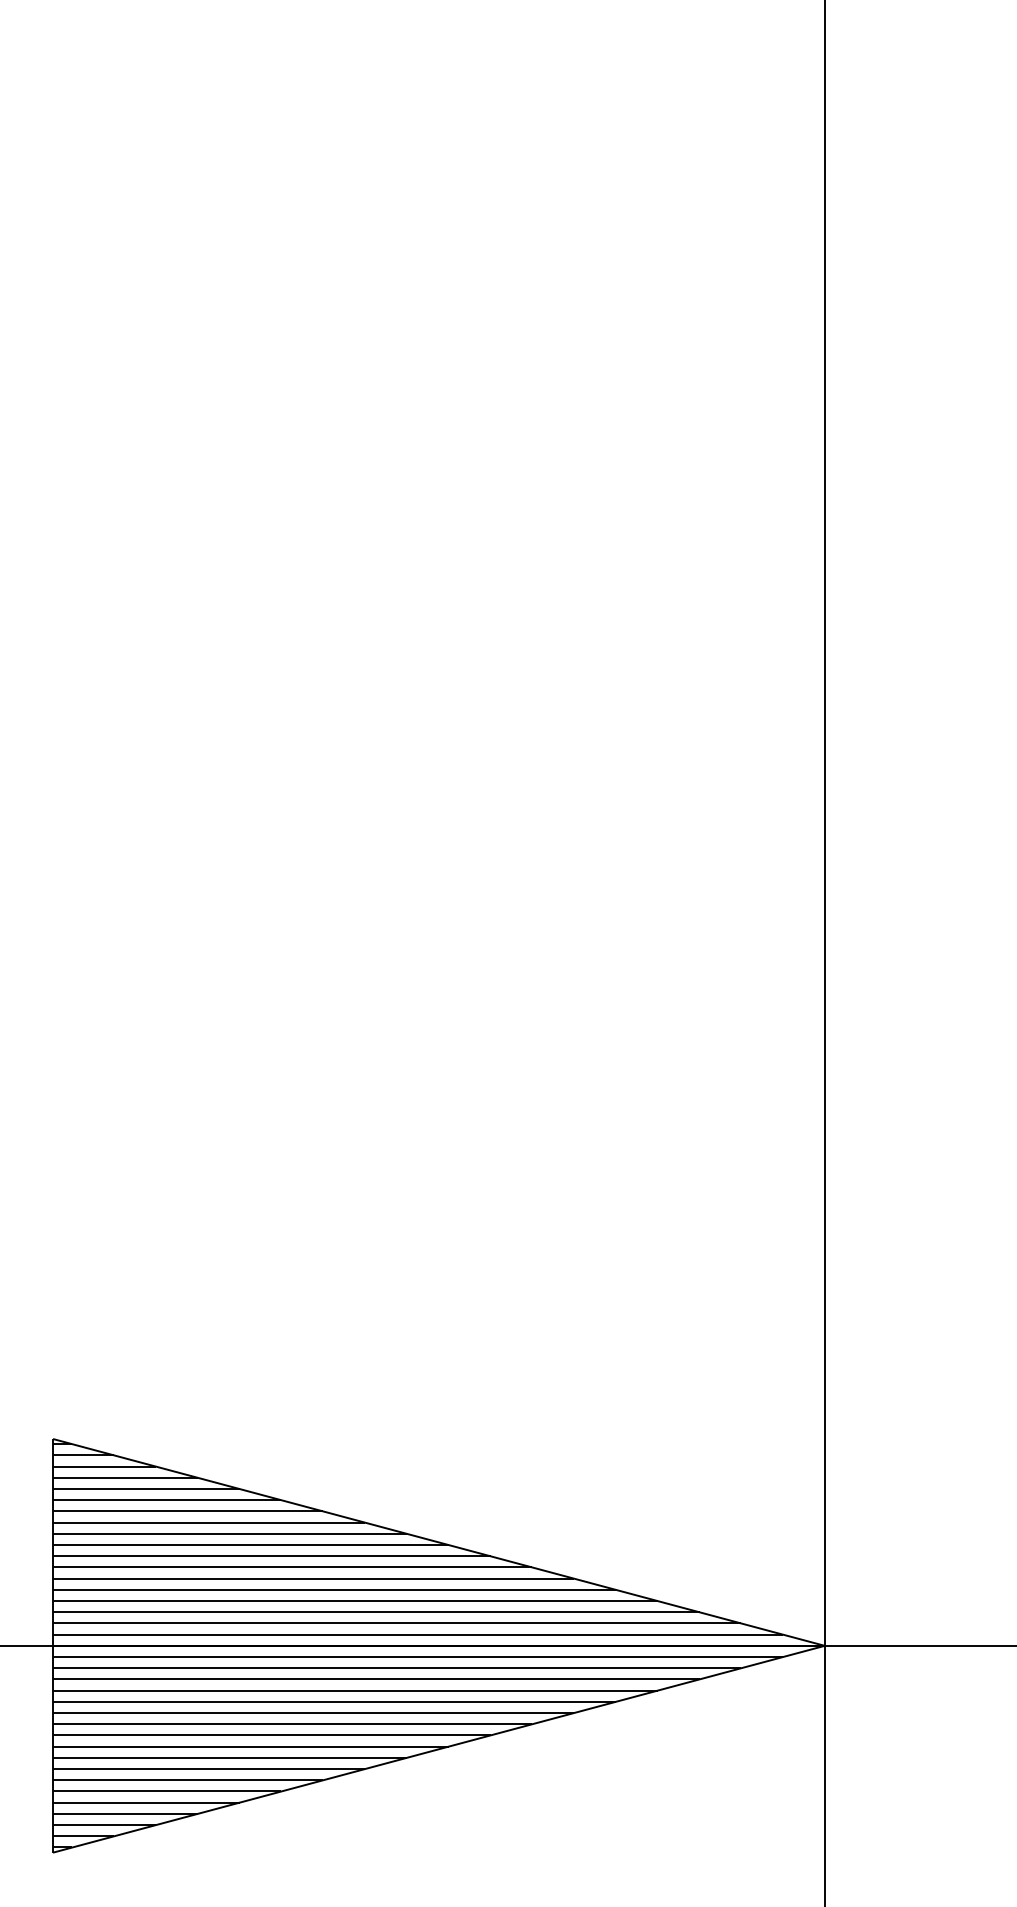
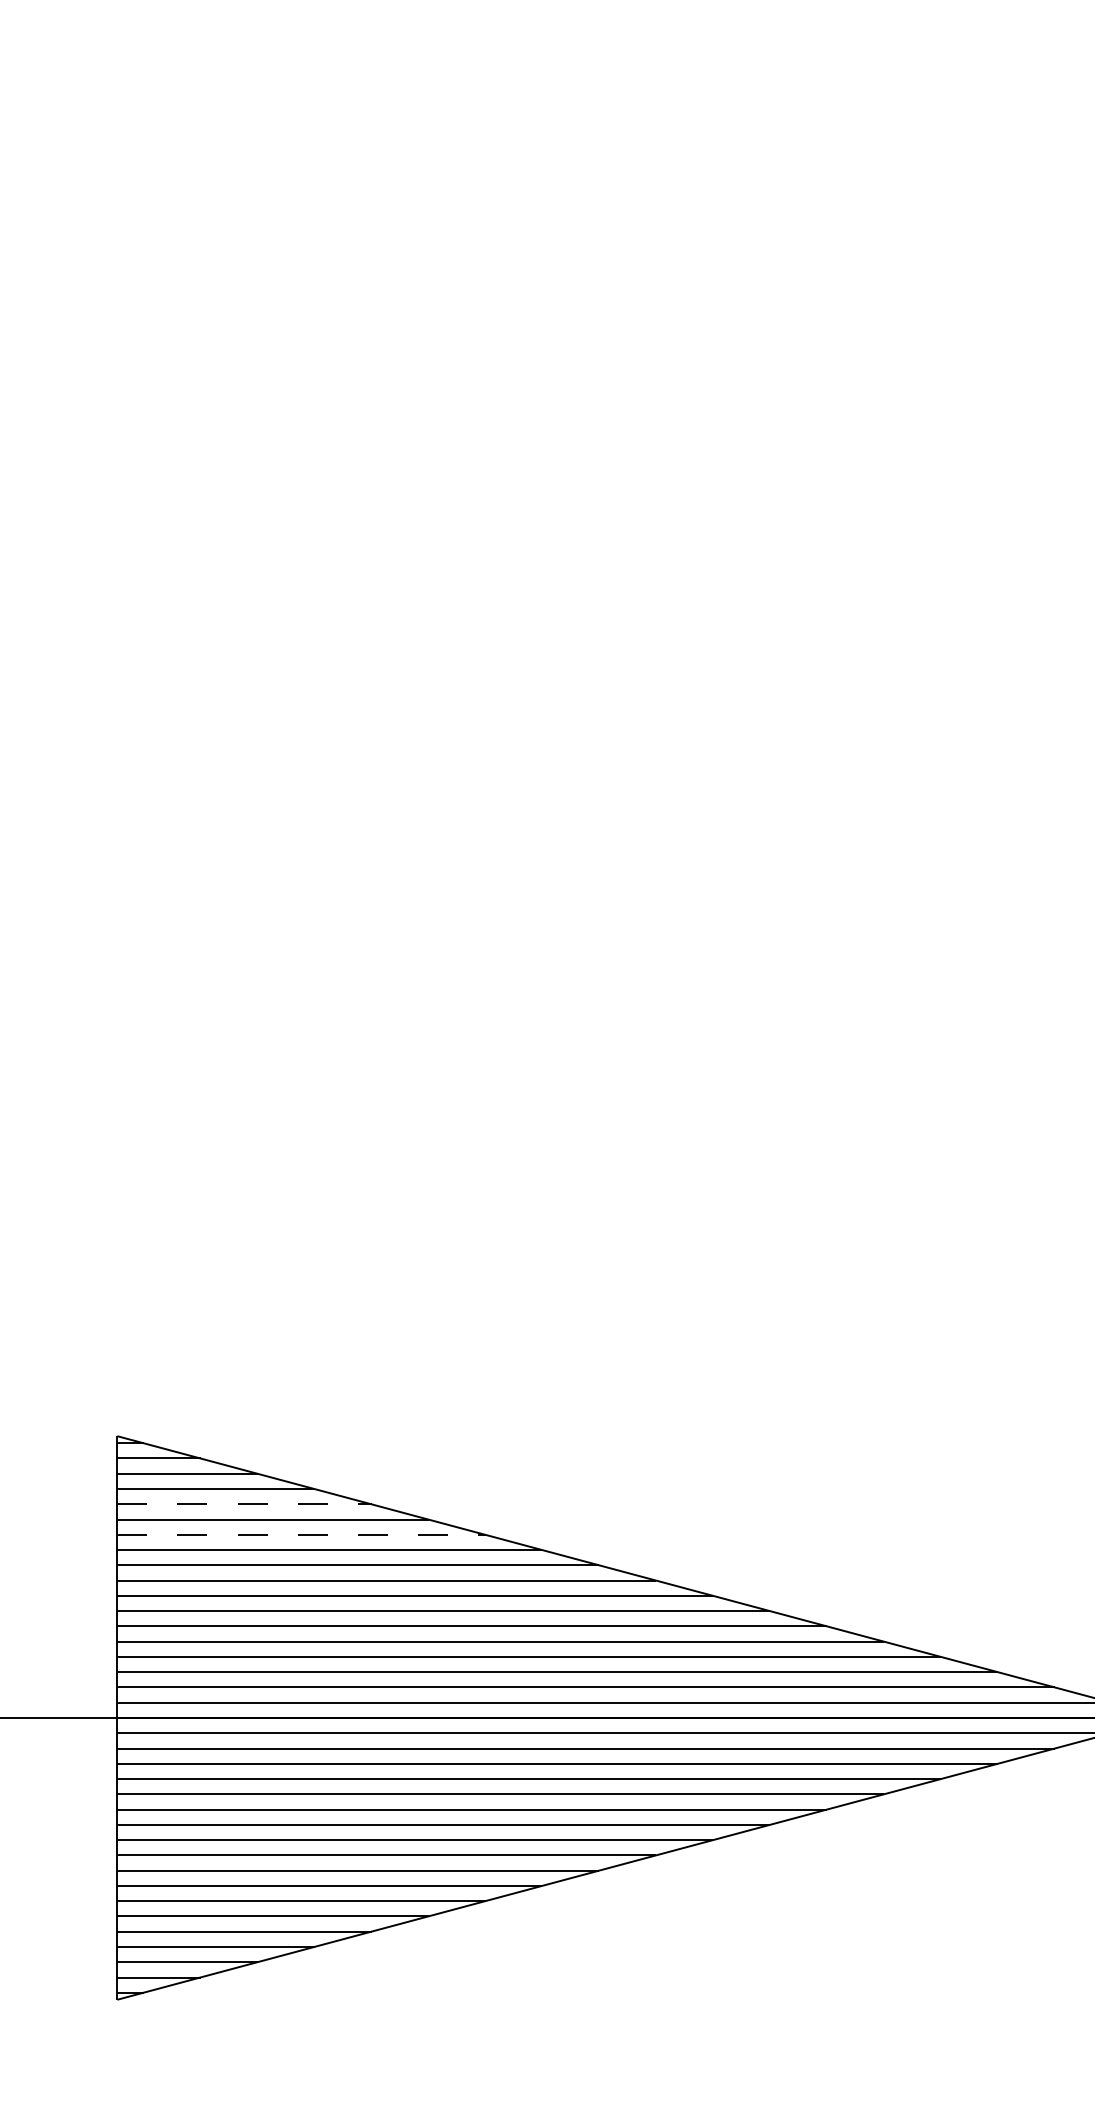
line: (146, 1489) -> (244, 1504), solid -> dashed
line: (188, 1511) -> (301, 1534), solid -> dashed

